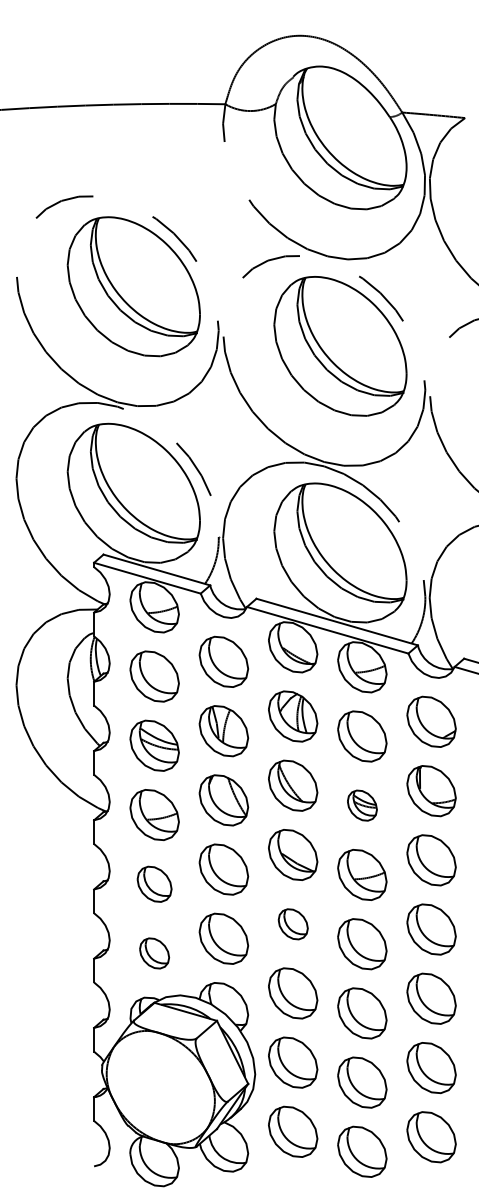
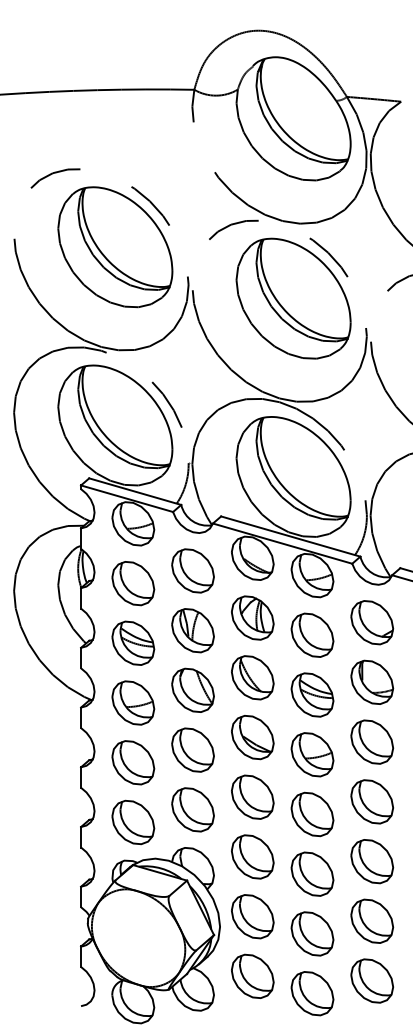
part: (362, 805) -> (312, 694), size x1.67
part: (154, 884) -> (133, 762), size x1.43
part: (293, 924) -> (253, 797), size x1.67
part: (154, 953) -> (133, 822), size x1.67

